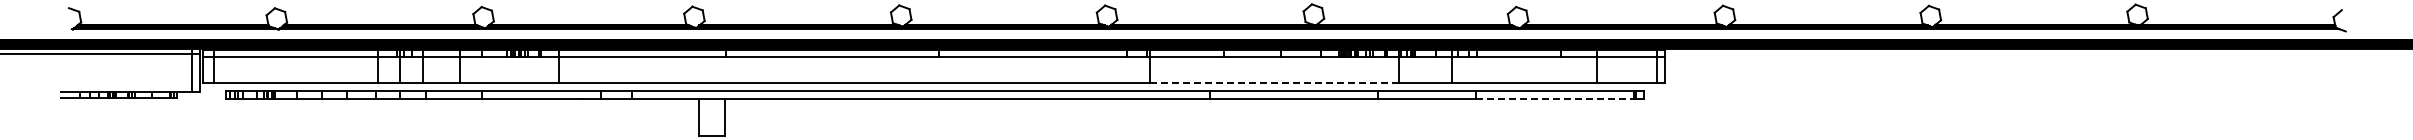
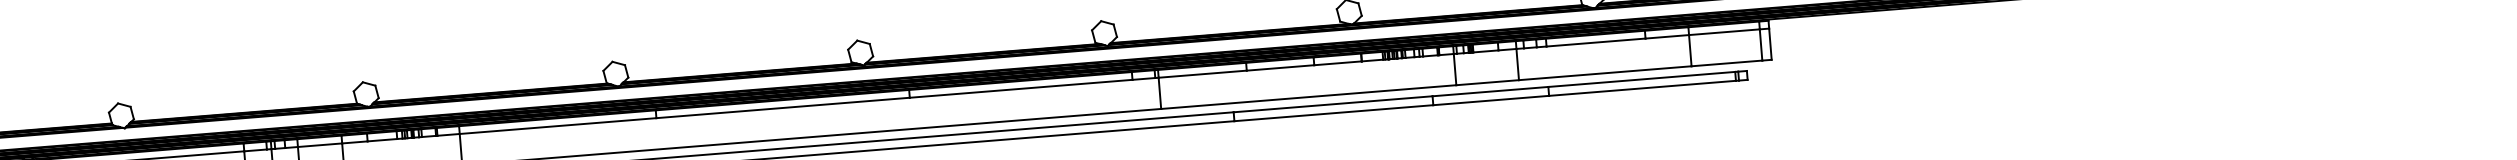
line: (1274, 83) -> (1309, 97), dashed -> solid
line: (1554, 98) -> (1642, 88), dashed -> solid

